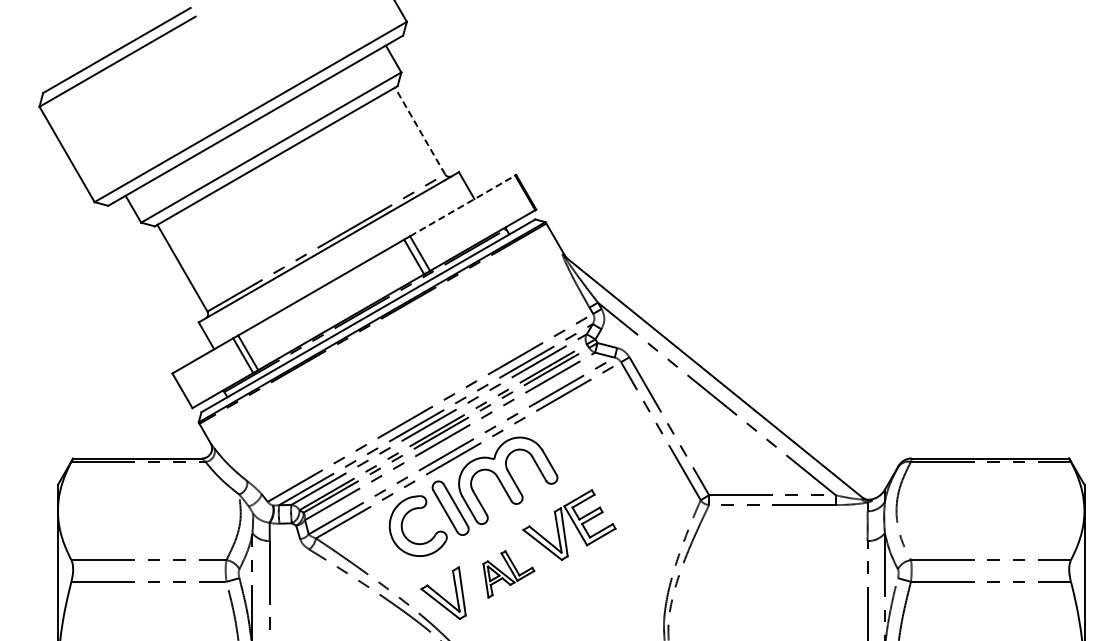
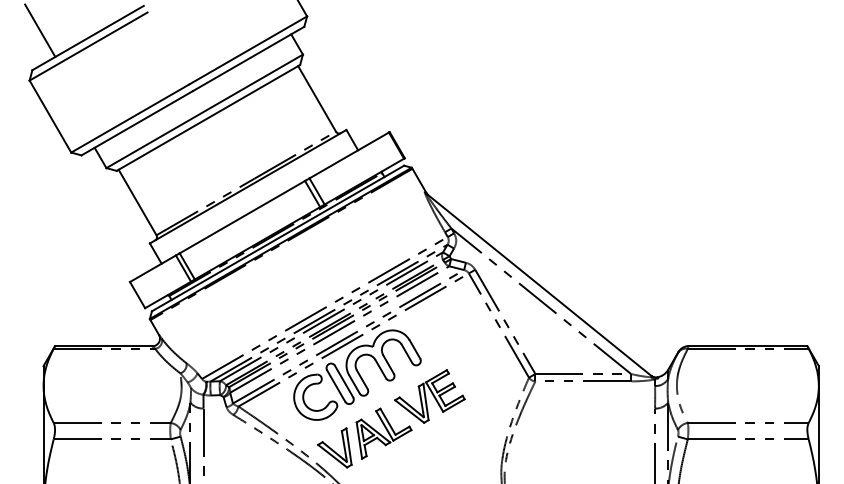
line: (53, 40) -> (40, 30), added
line: (419, 130) -> (316, 98), dashed -> solid
line: (462, 205) -> (349, 155), dashed -> solid
part: (508, 574) -> (383, 433), size x1.43

